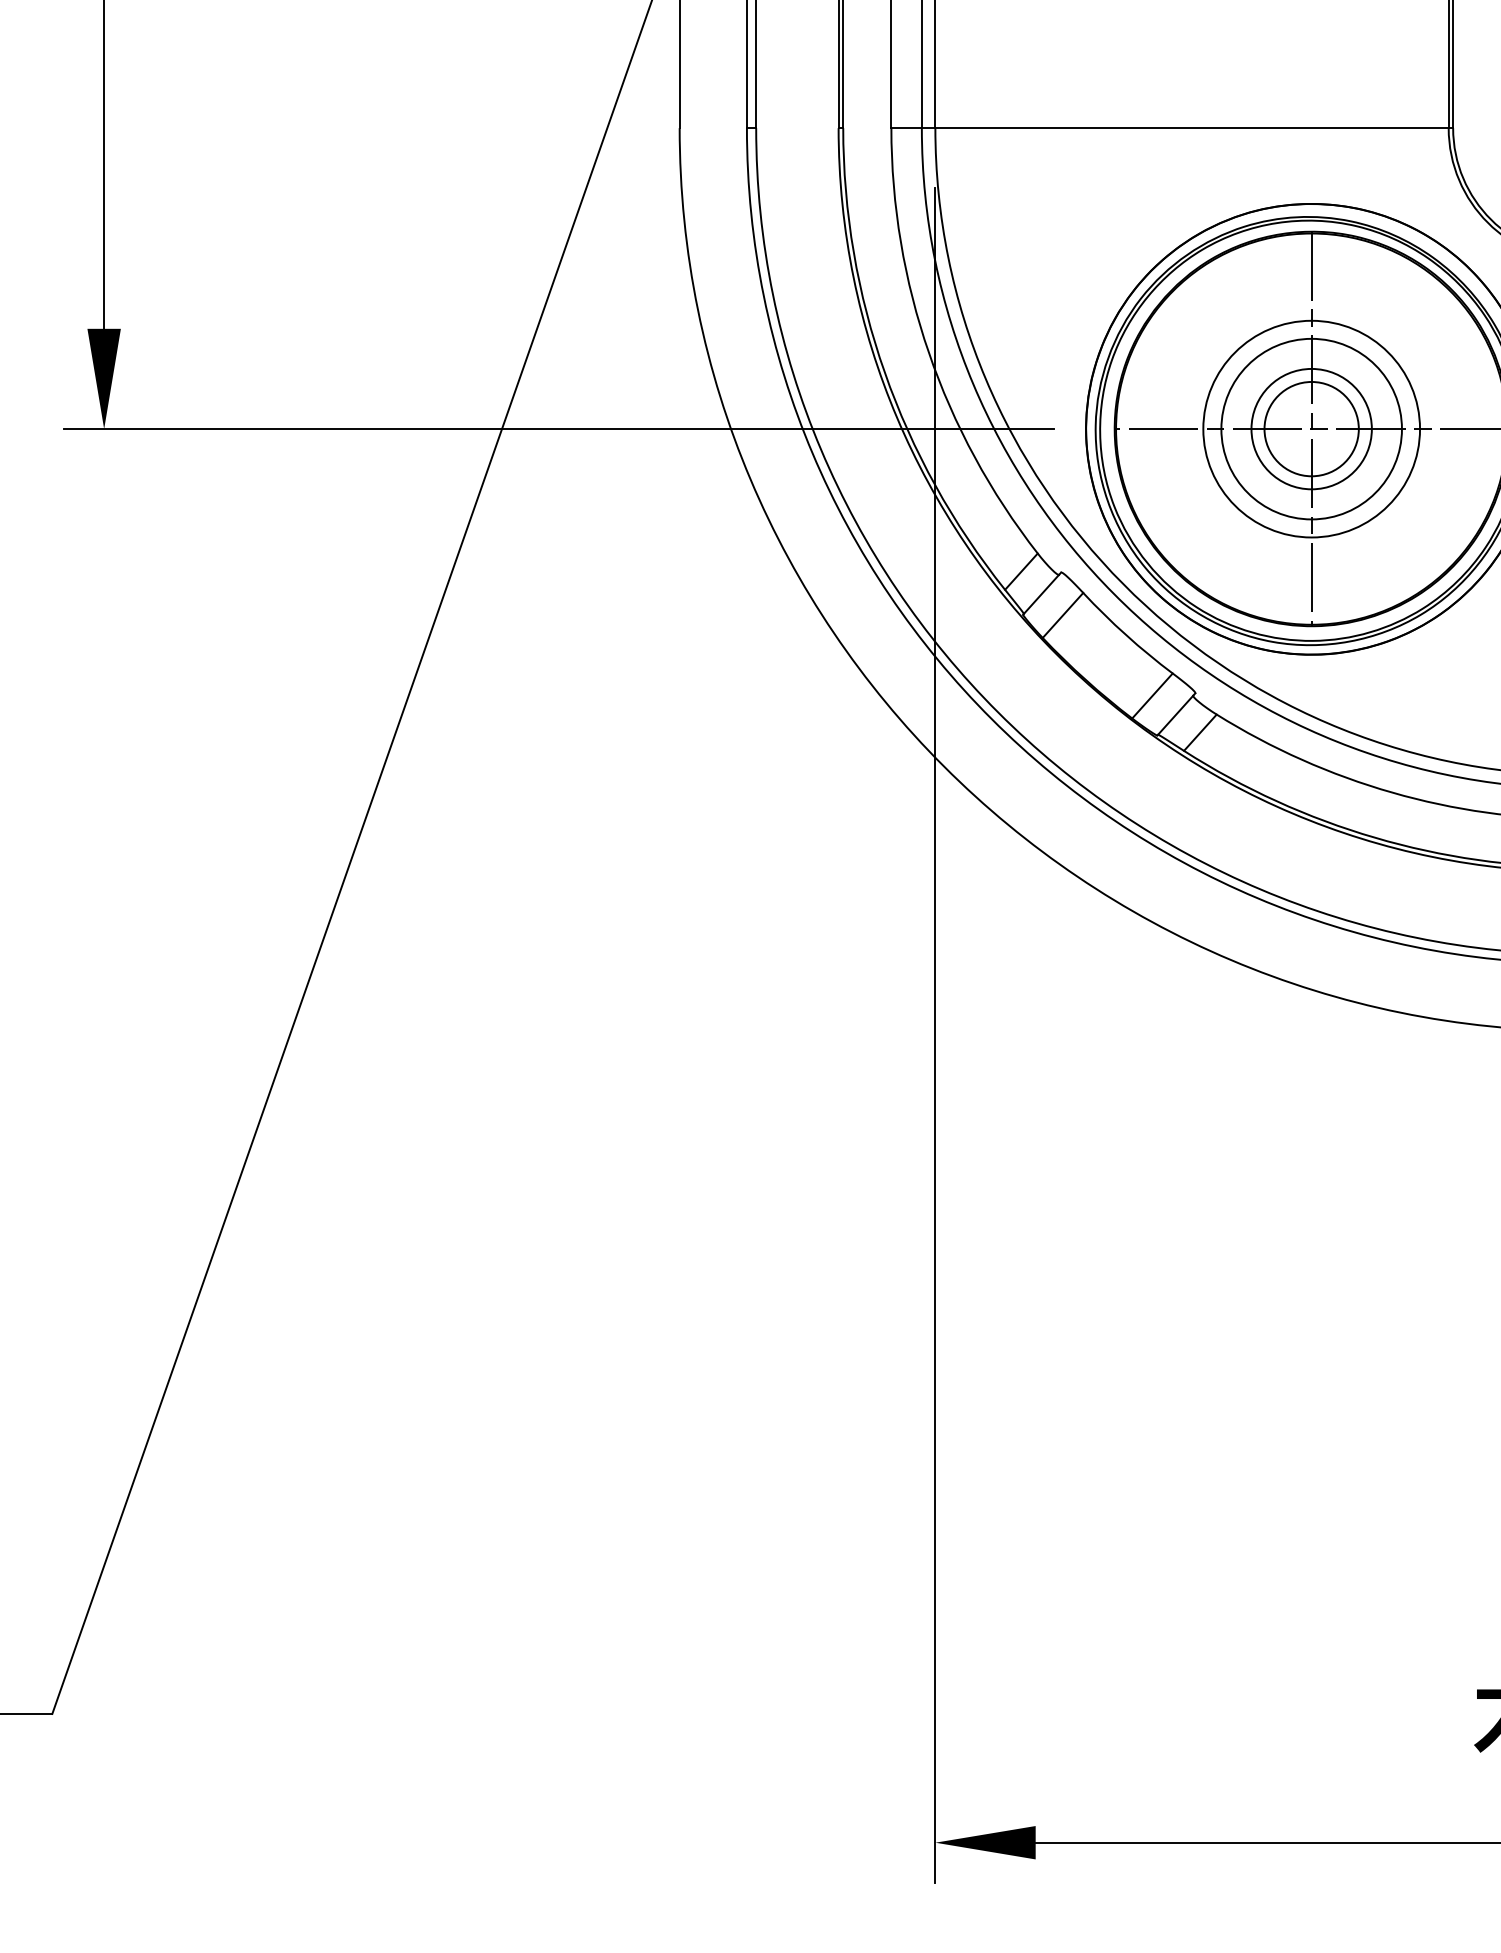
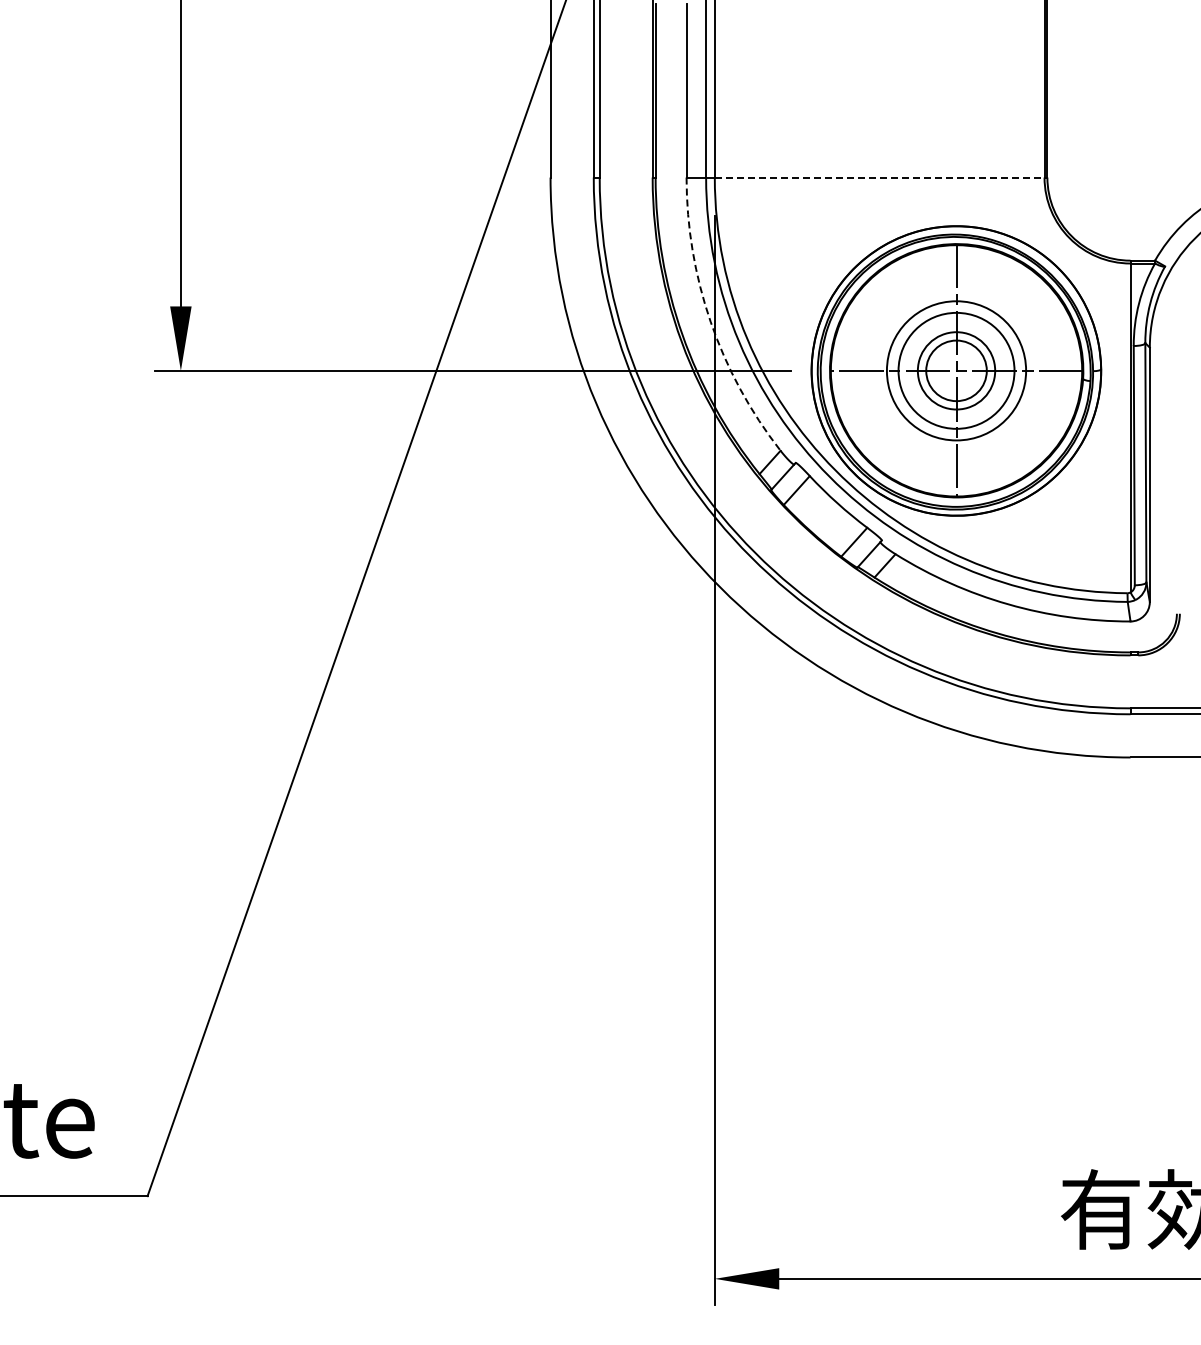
line: (1191, 128) -> (879, 177), solid -> dashed
arc: (928, 353) -> (710, 322), solid -> dashed

